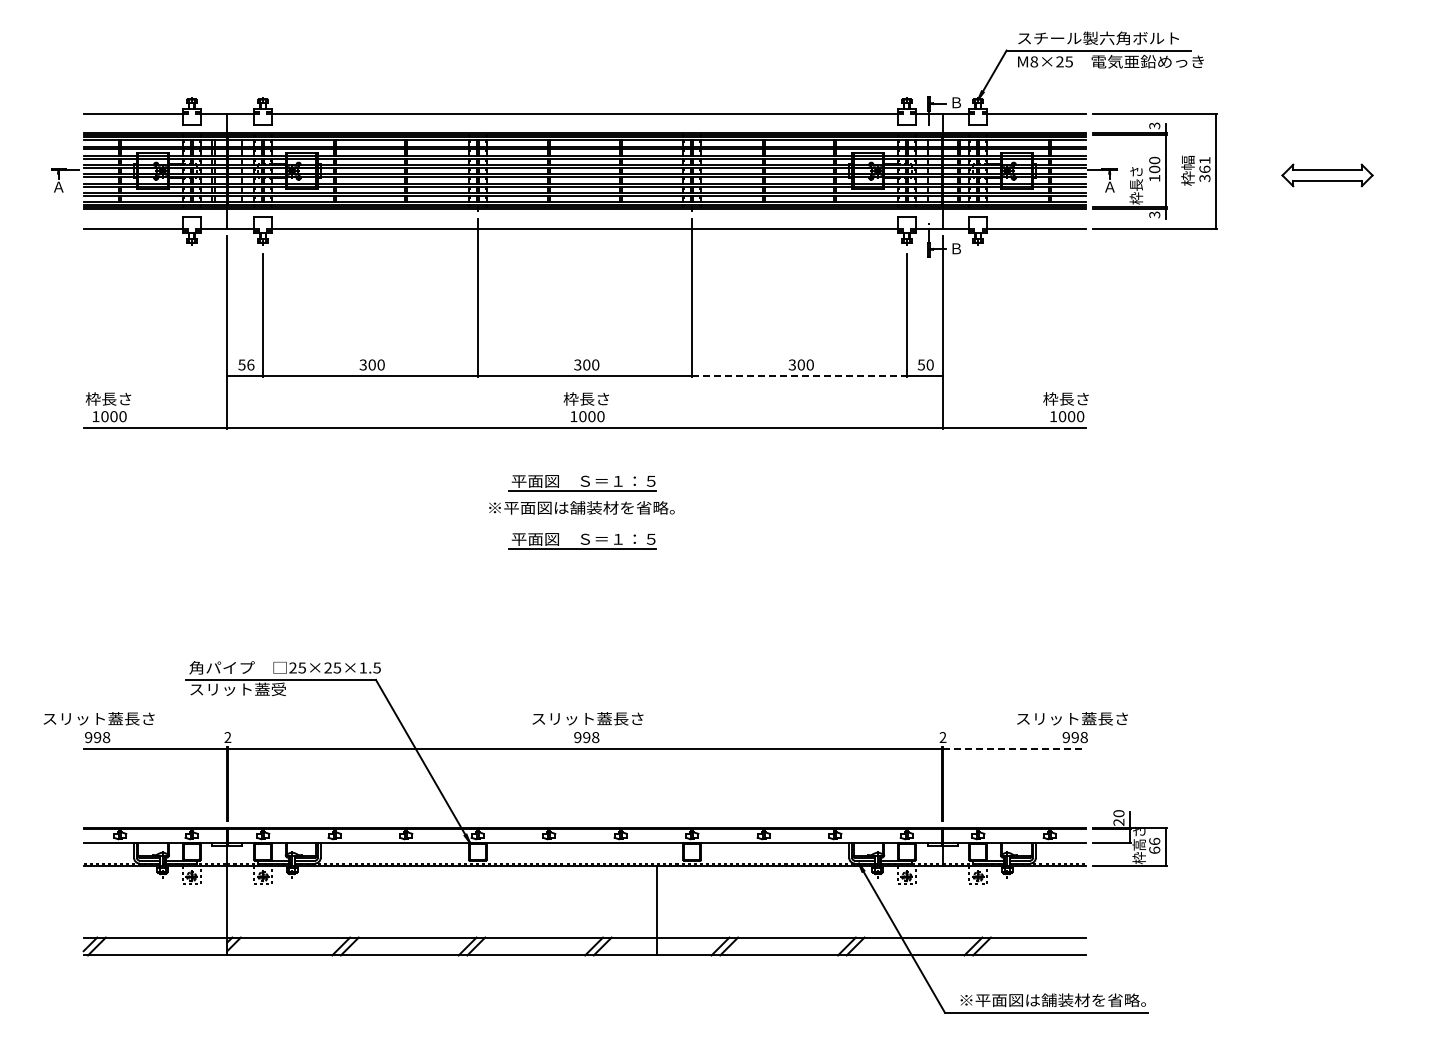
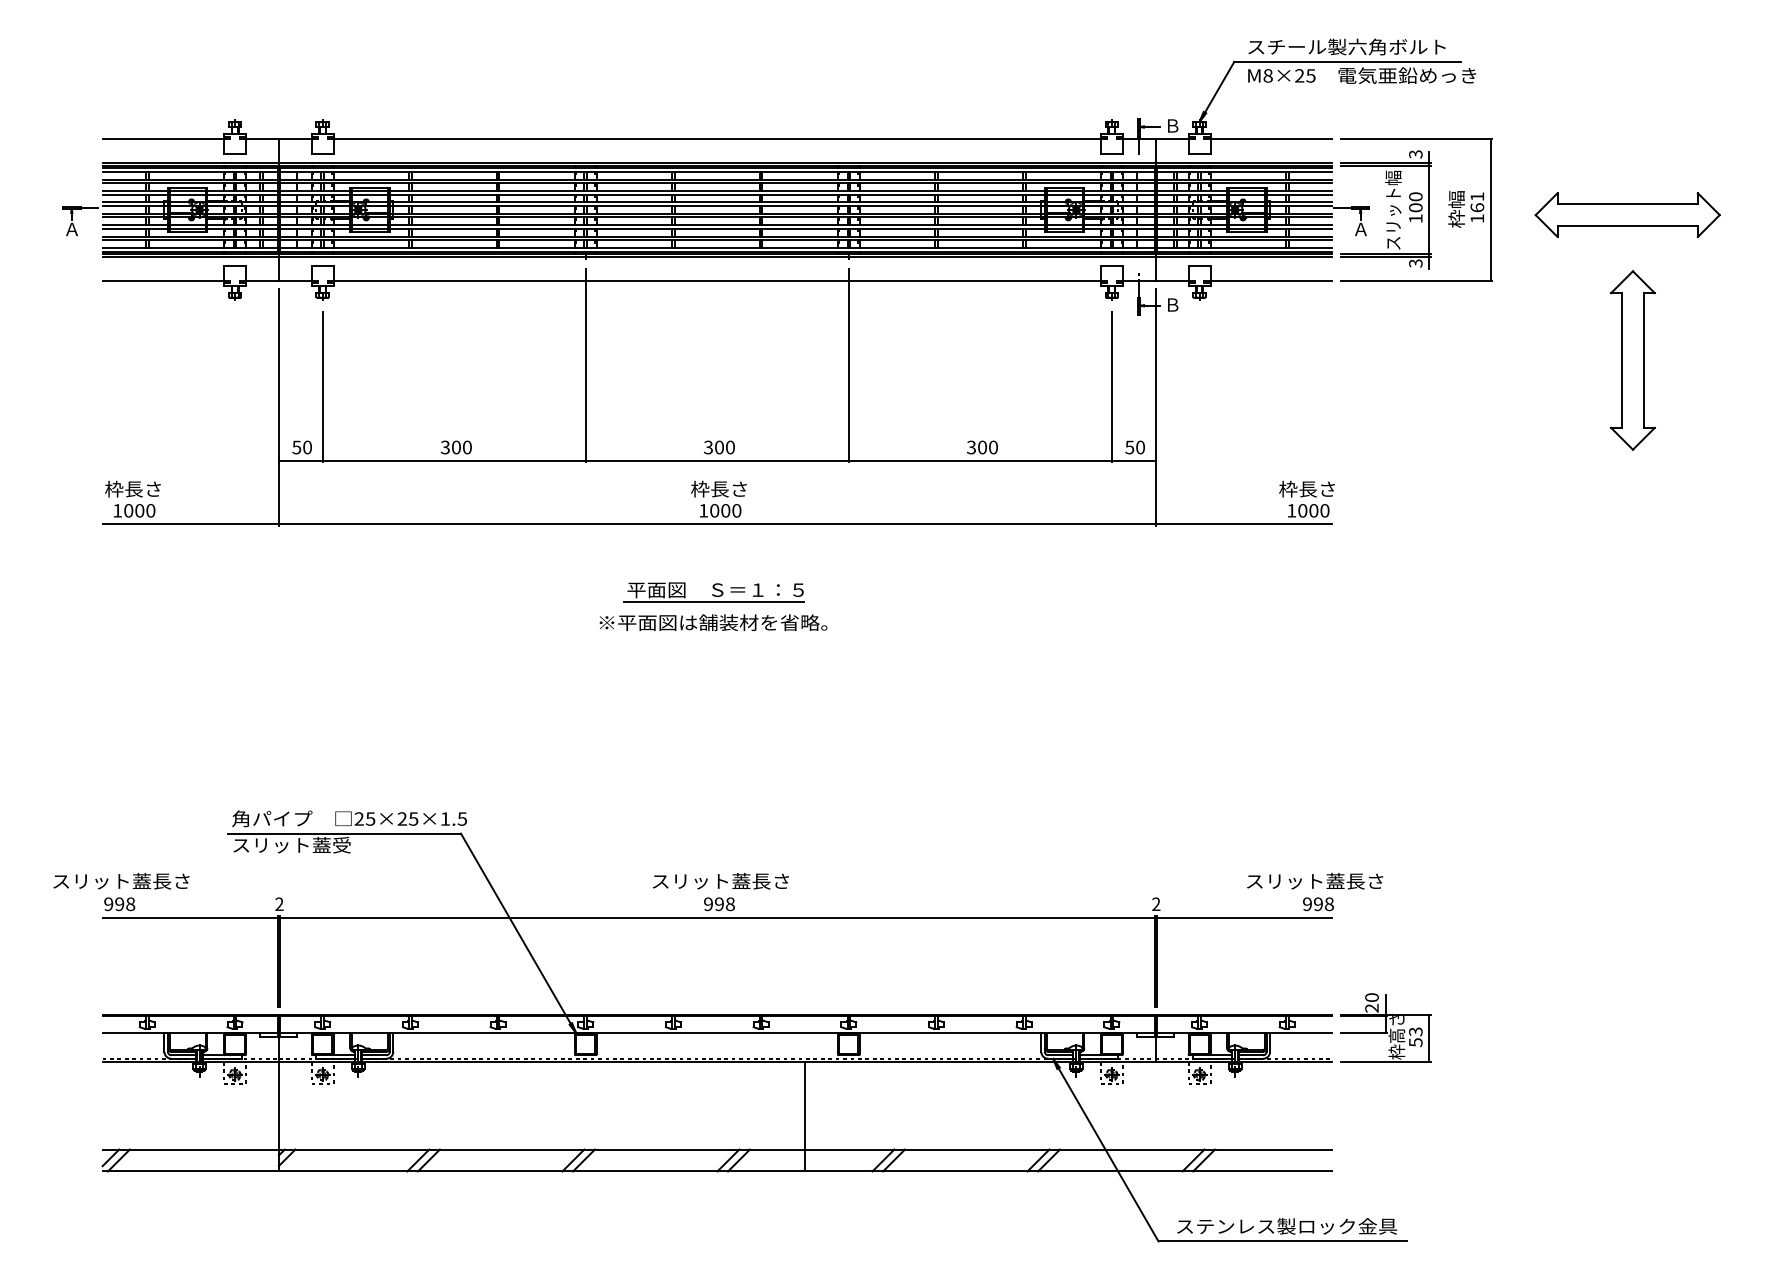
text: (1136, 171) -> (1393, 210), 枠長さ -> スリット幅
part: (1327, 175) -> (1627, 215), size x1.67
text: (1204, 178) -> (1476, 218), 361 -> 161
part: (1331, 293) -> (1632, 359), added
text: (250, 364) -> (307, 446), 56 -> 50
line: (800, 376) -> (981, 461), dashed -> solid
part: (582, 541) -> (714, 663), removed
line: (1014, 748) -> (1243, 917), dashed -> solid
text: (1154, 845) -> (1415, 1036), 66 -> 53
text: (1053, 1000) -> (1291, 1226), ※平面図は舗装材を省略。 -> ステンレス製ロック金具

